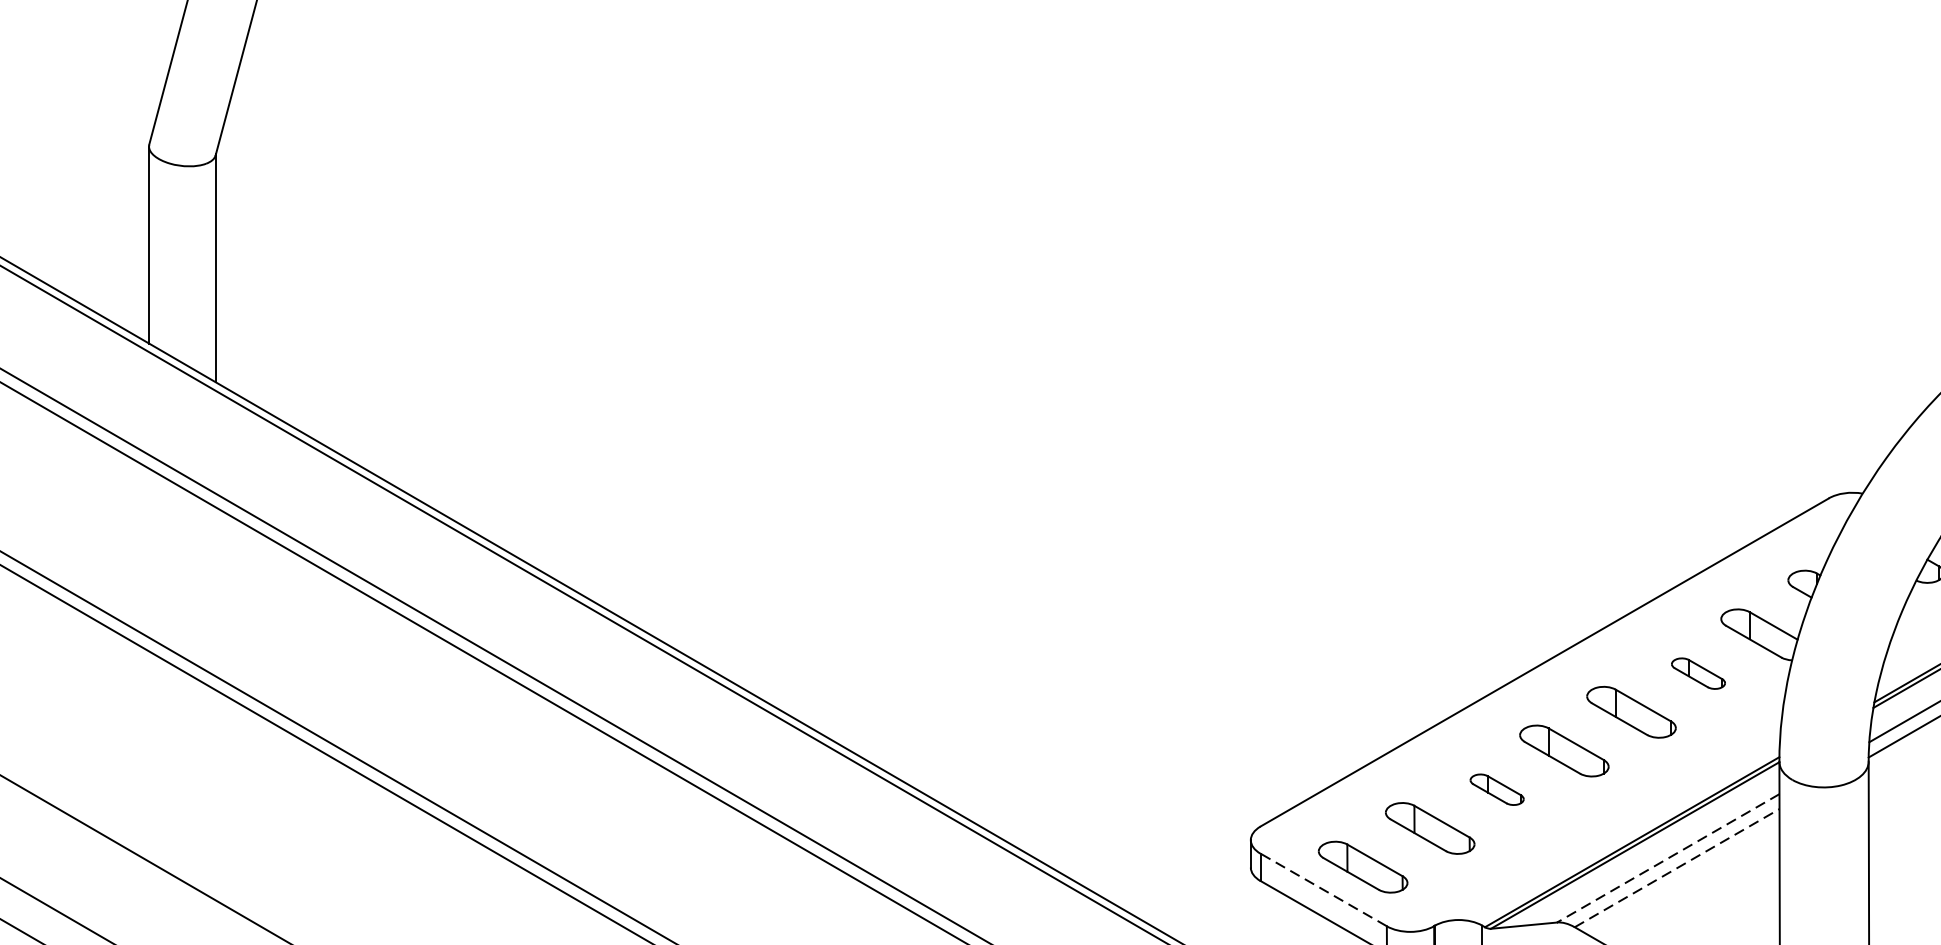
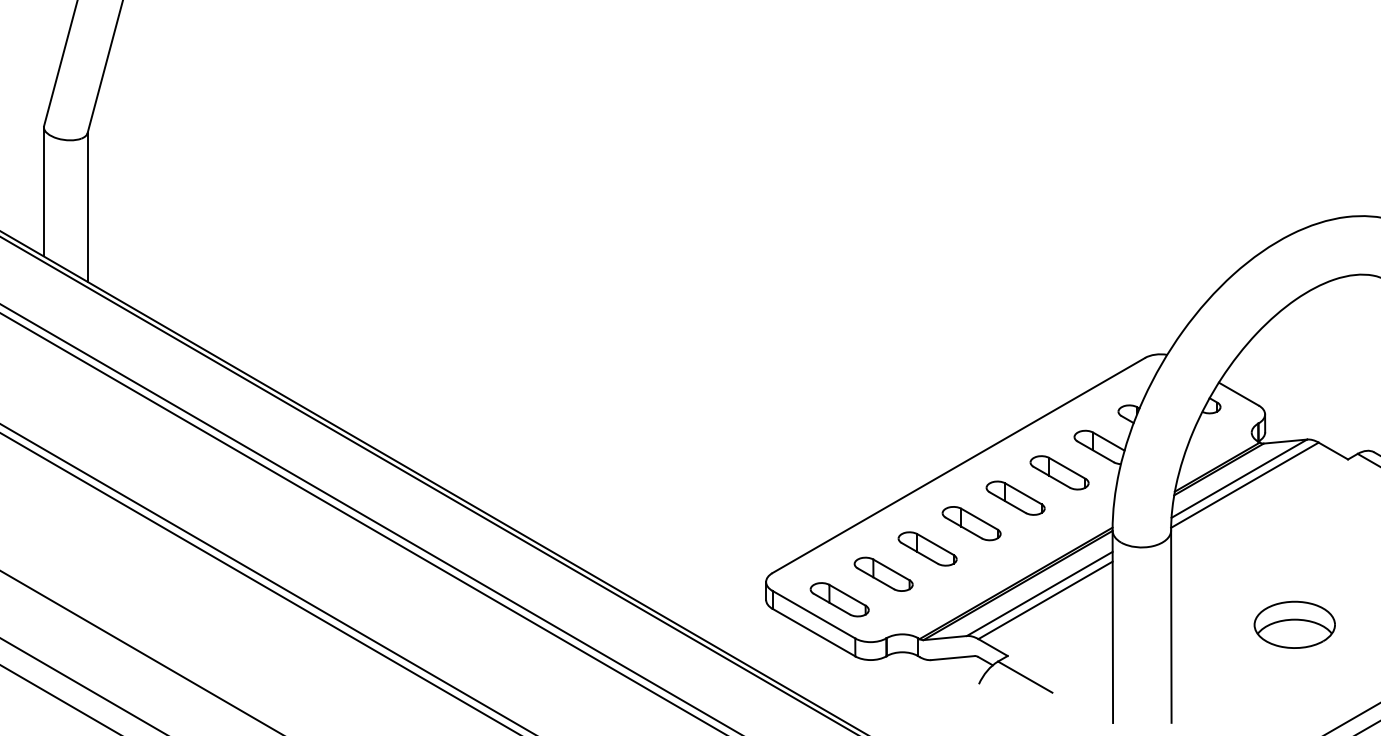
part: (1698, 673) -> (1059, 472), size x1.67
part: (1497, 789) -> (927, 548), size x1.67
line: (1667, 859) -> (1039, 594), dashed -> solid
line: (1678, 868) -> (1046, 600), dashed -> solid
line: (1323, 889) -> (813, 614), dashed -> solid

